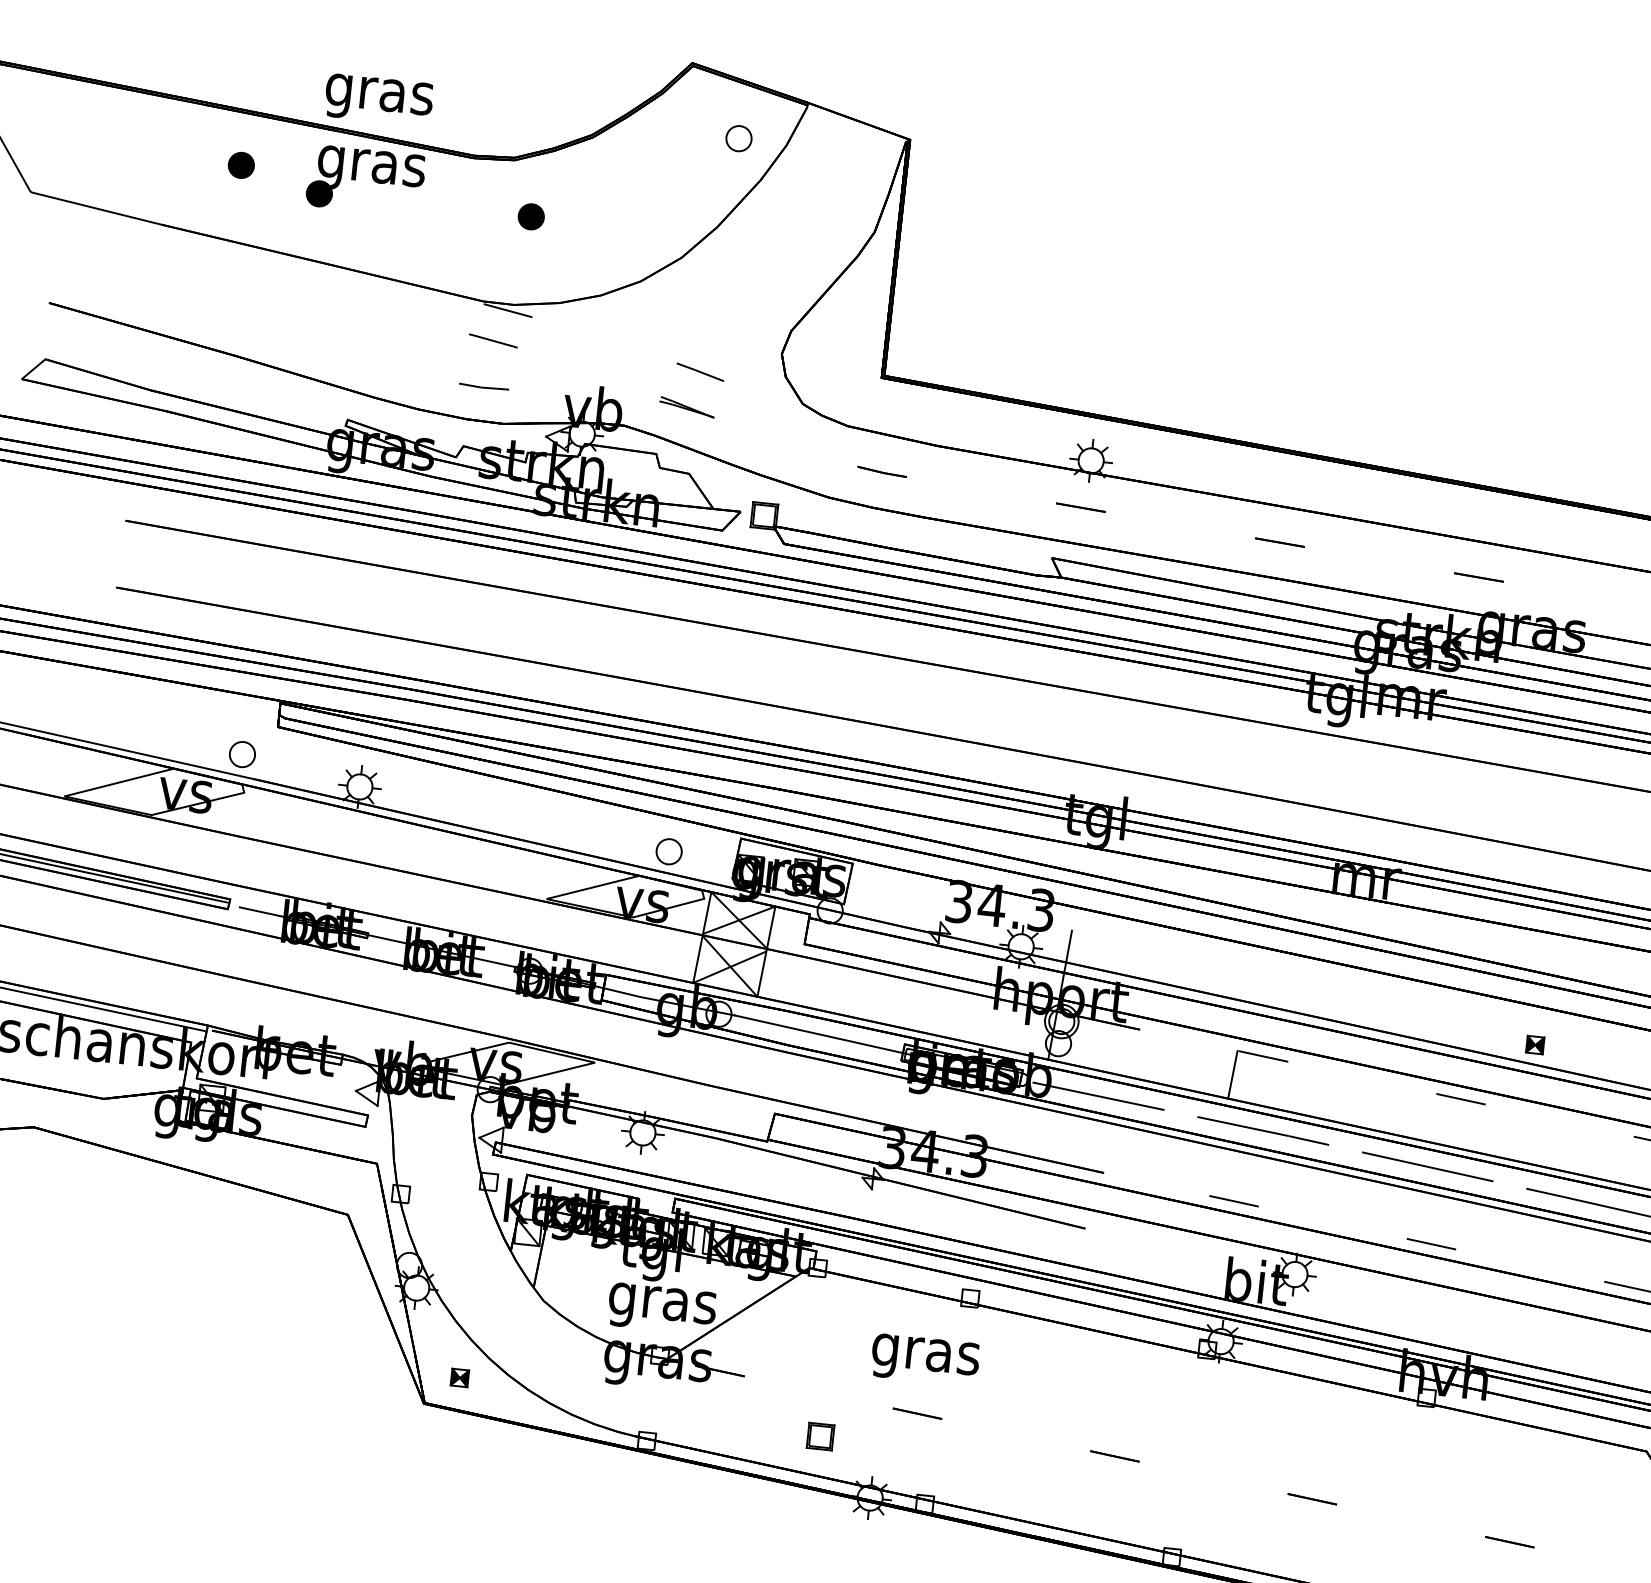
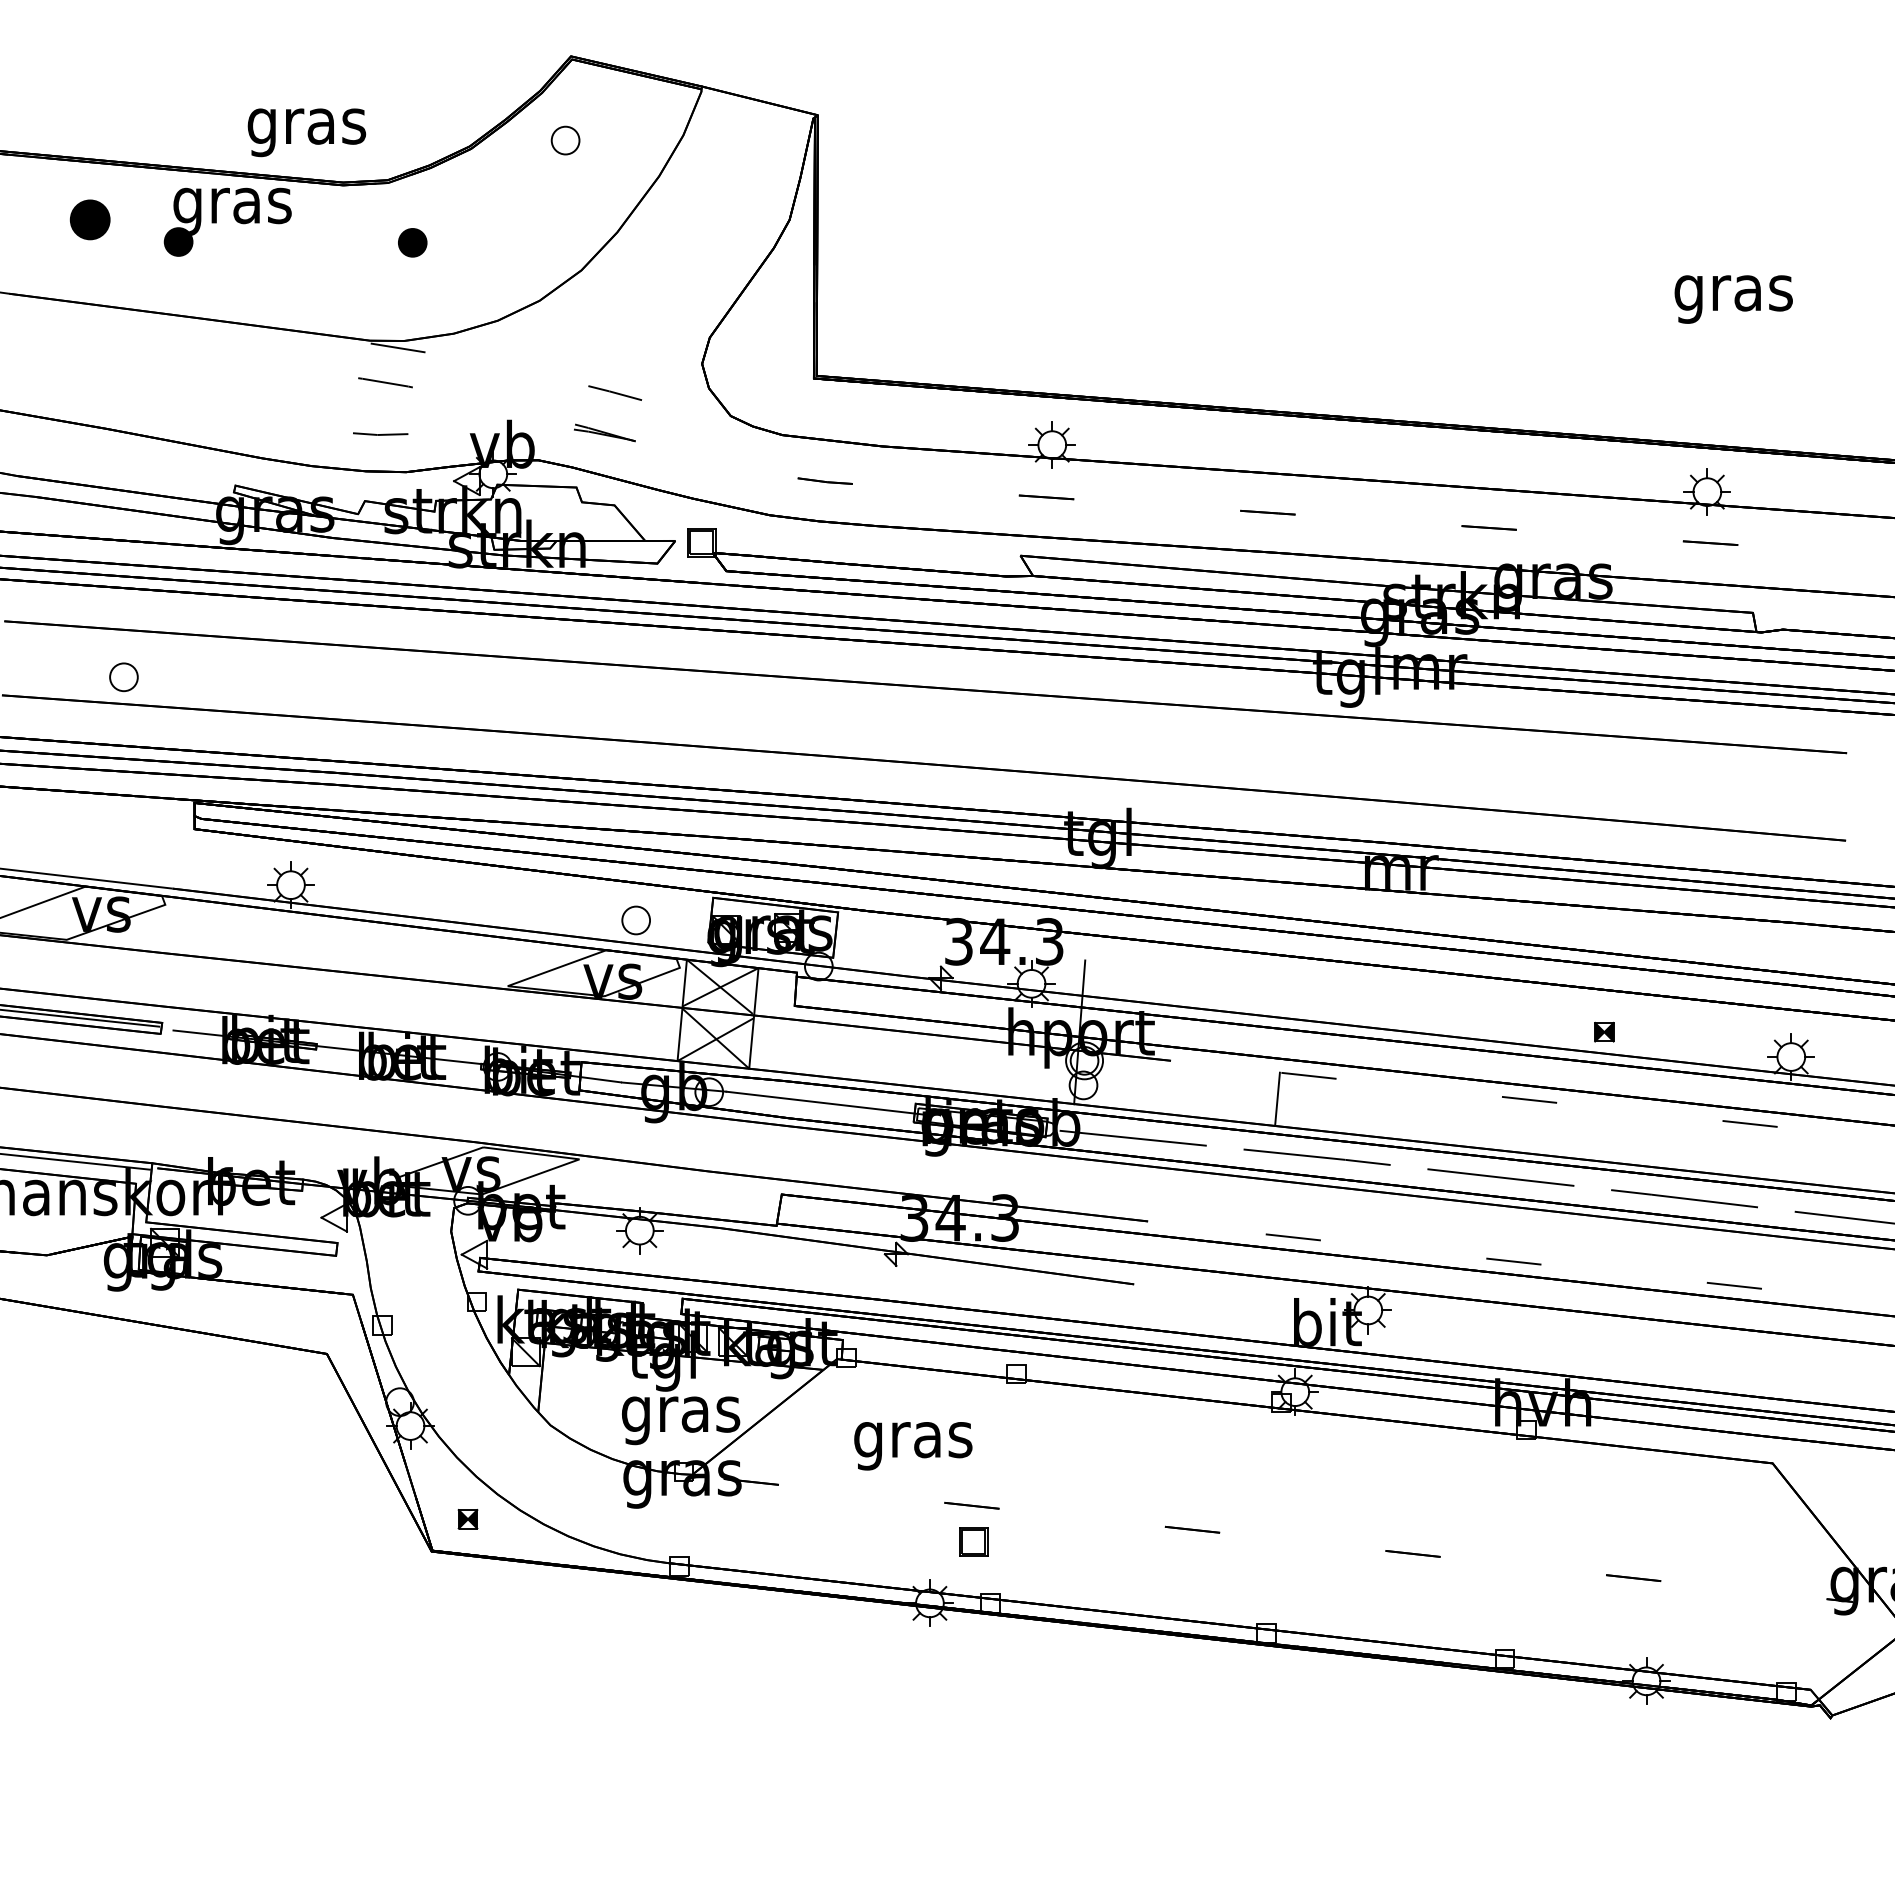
text: (378, 99) -> (306, 132), moved
part: (738, 138) -> (565, 140), moved
part: (240, 164) -> (89, 219), size x1.4
part: (242, 754) -> (123, 677), moved
text: (925, 1360) -> (913, 1446), moved
part: (820, 1436) -> (973, 1541), moved

